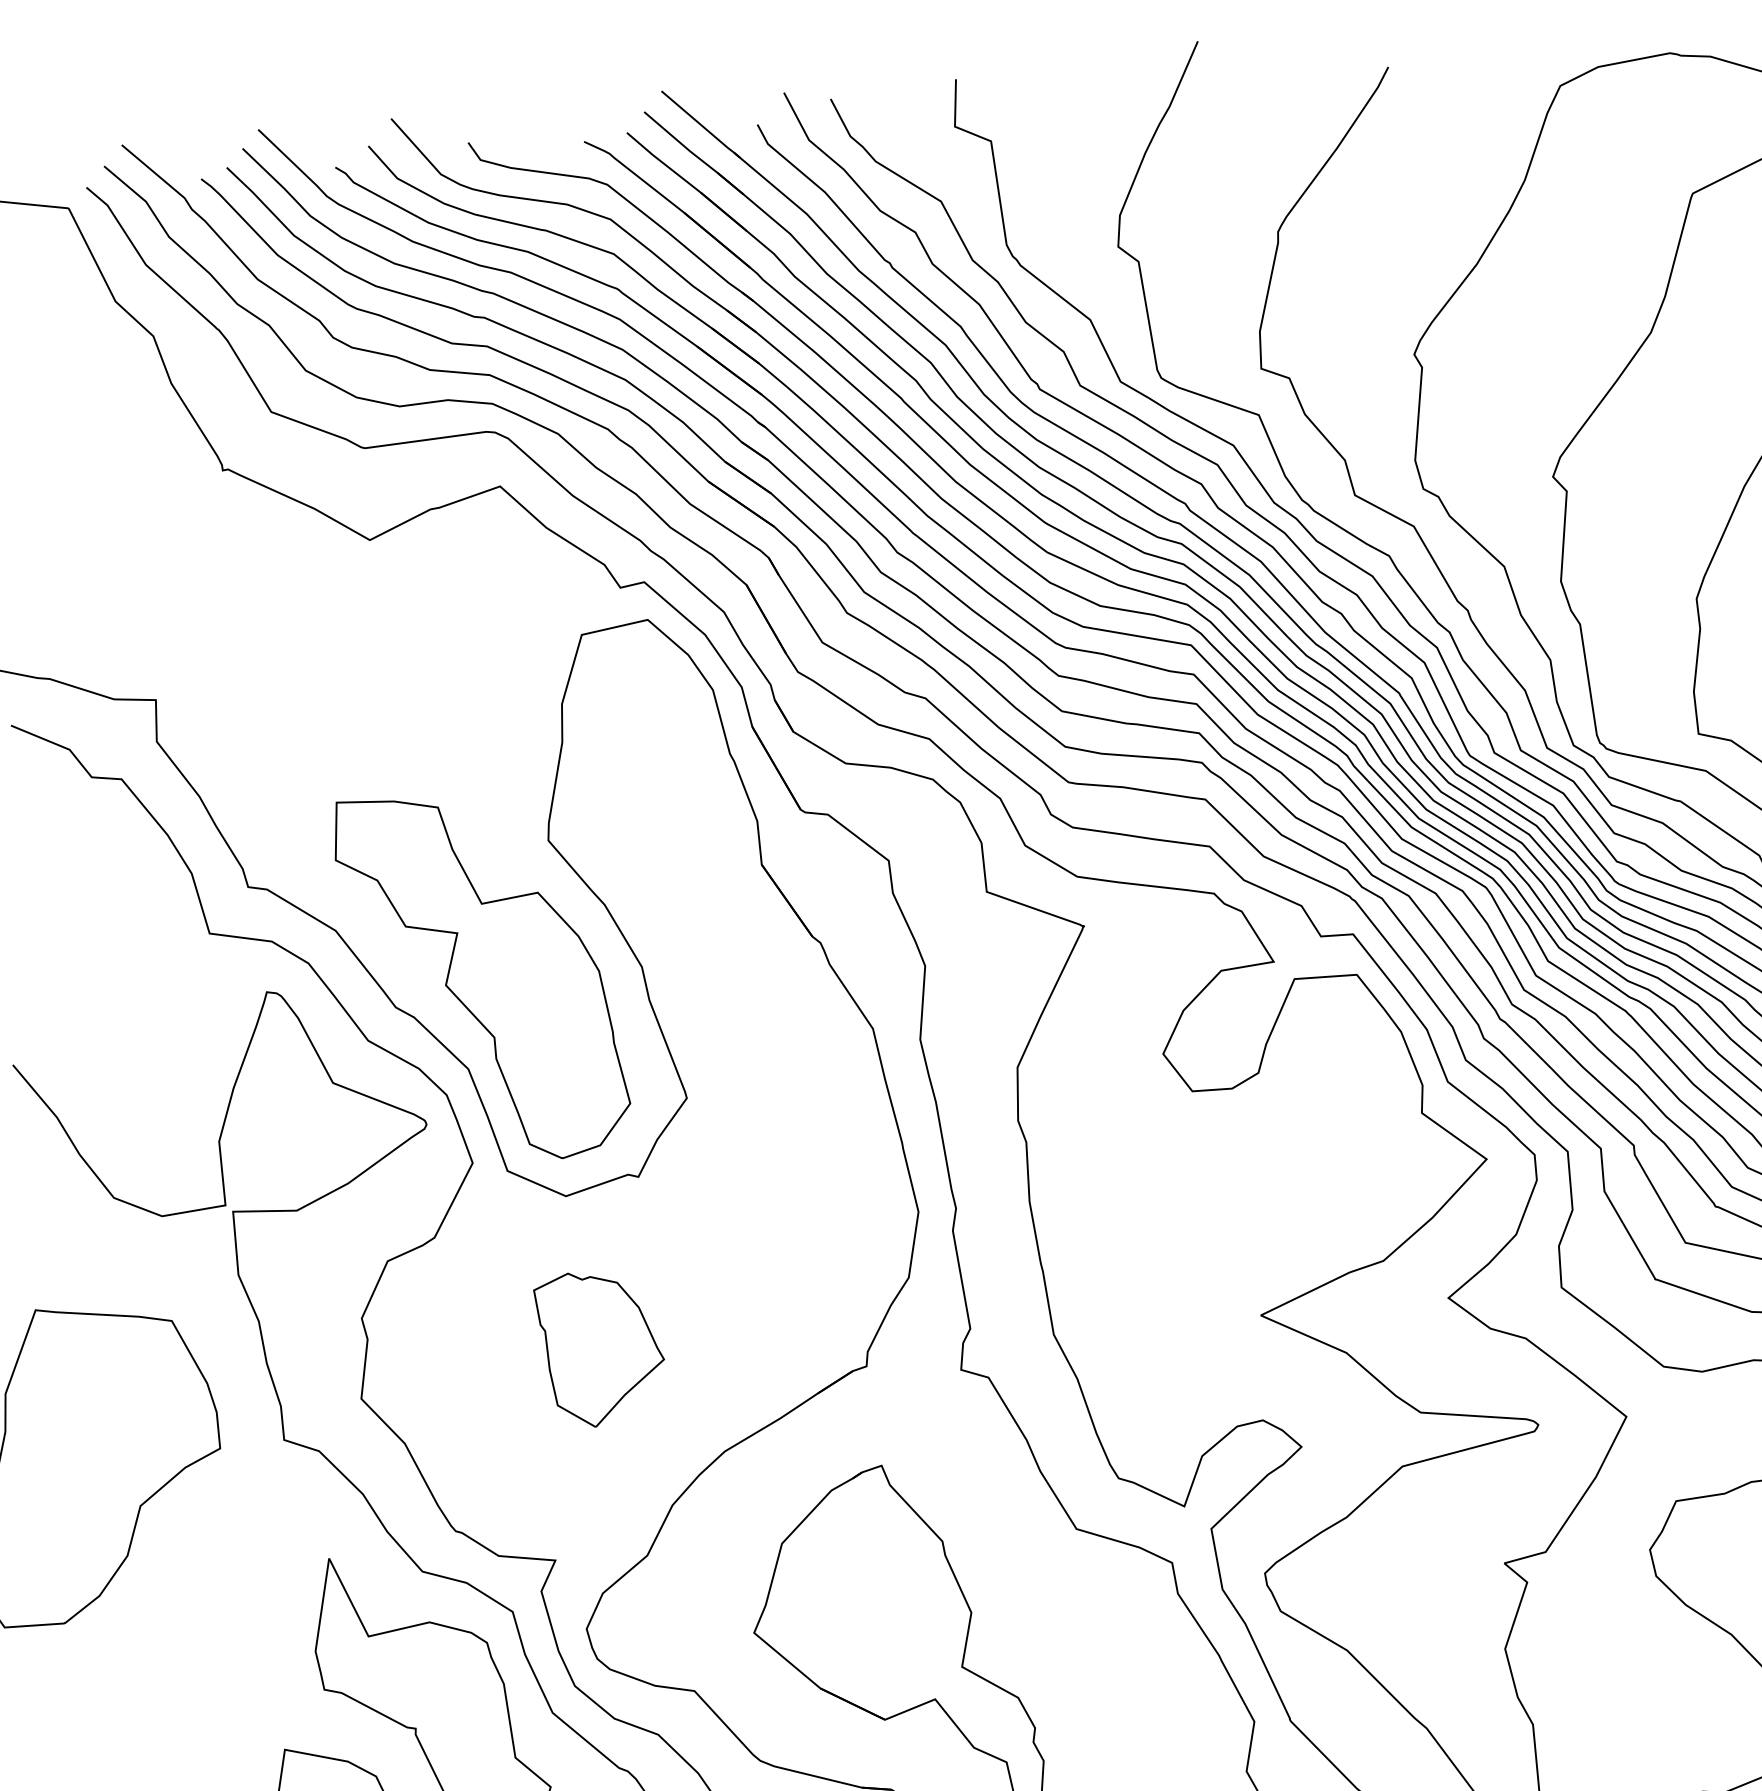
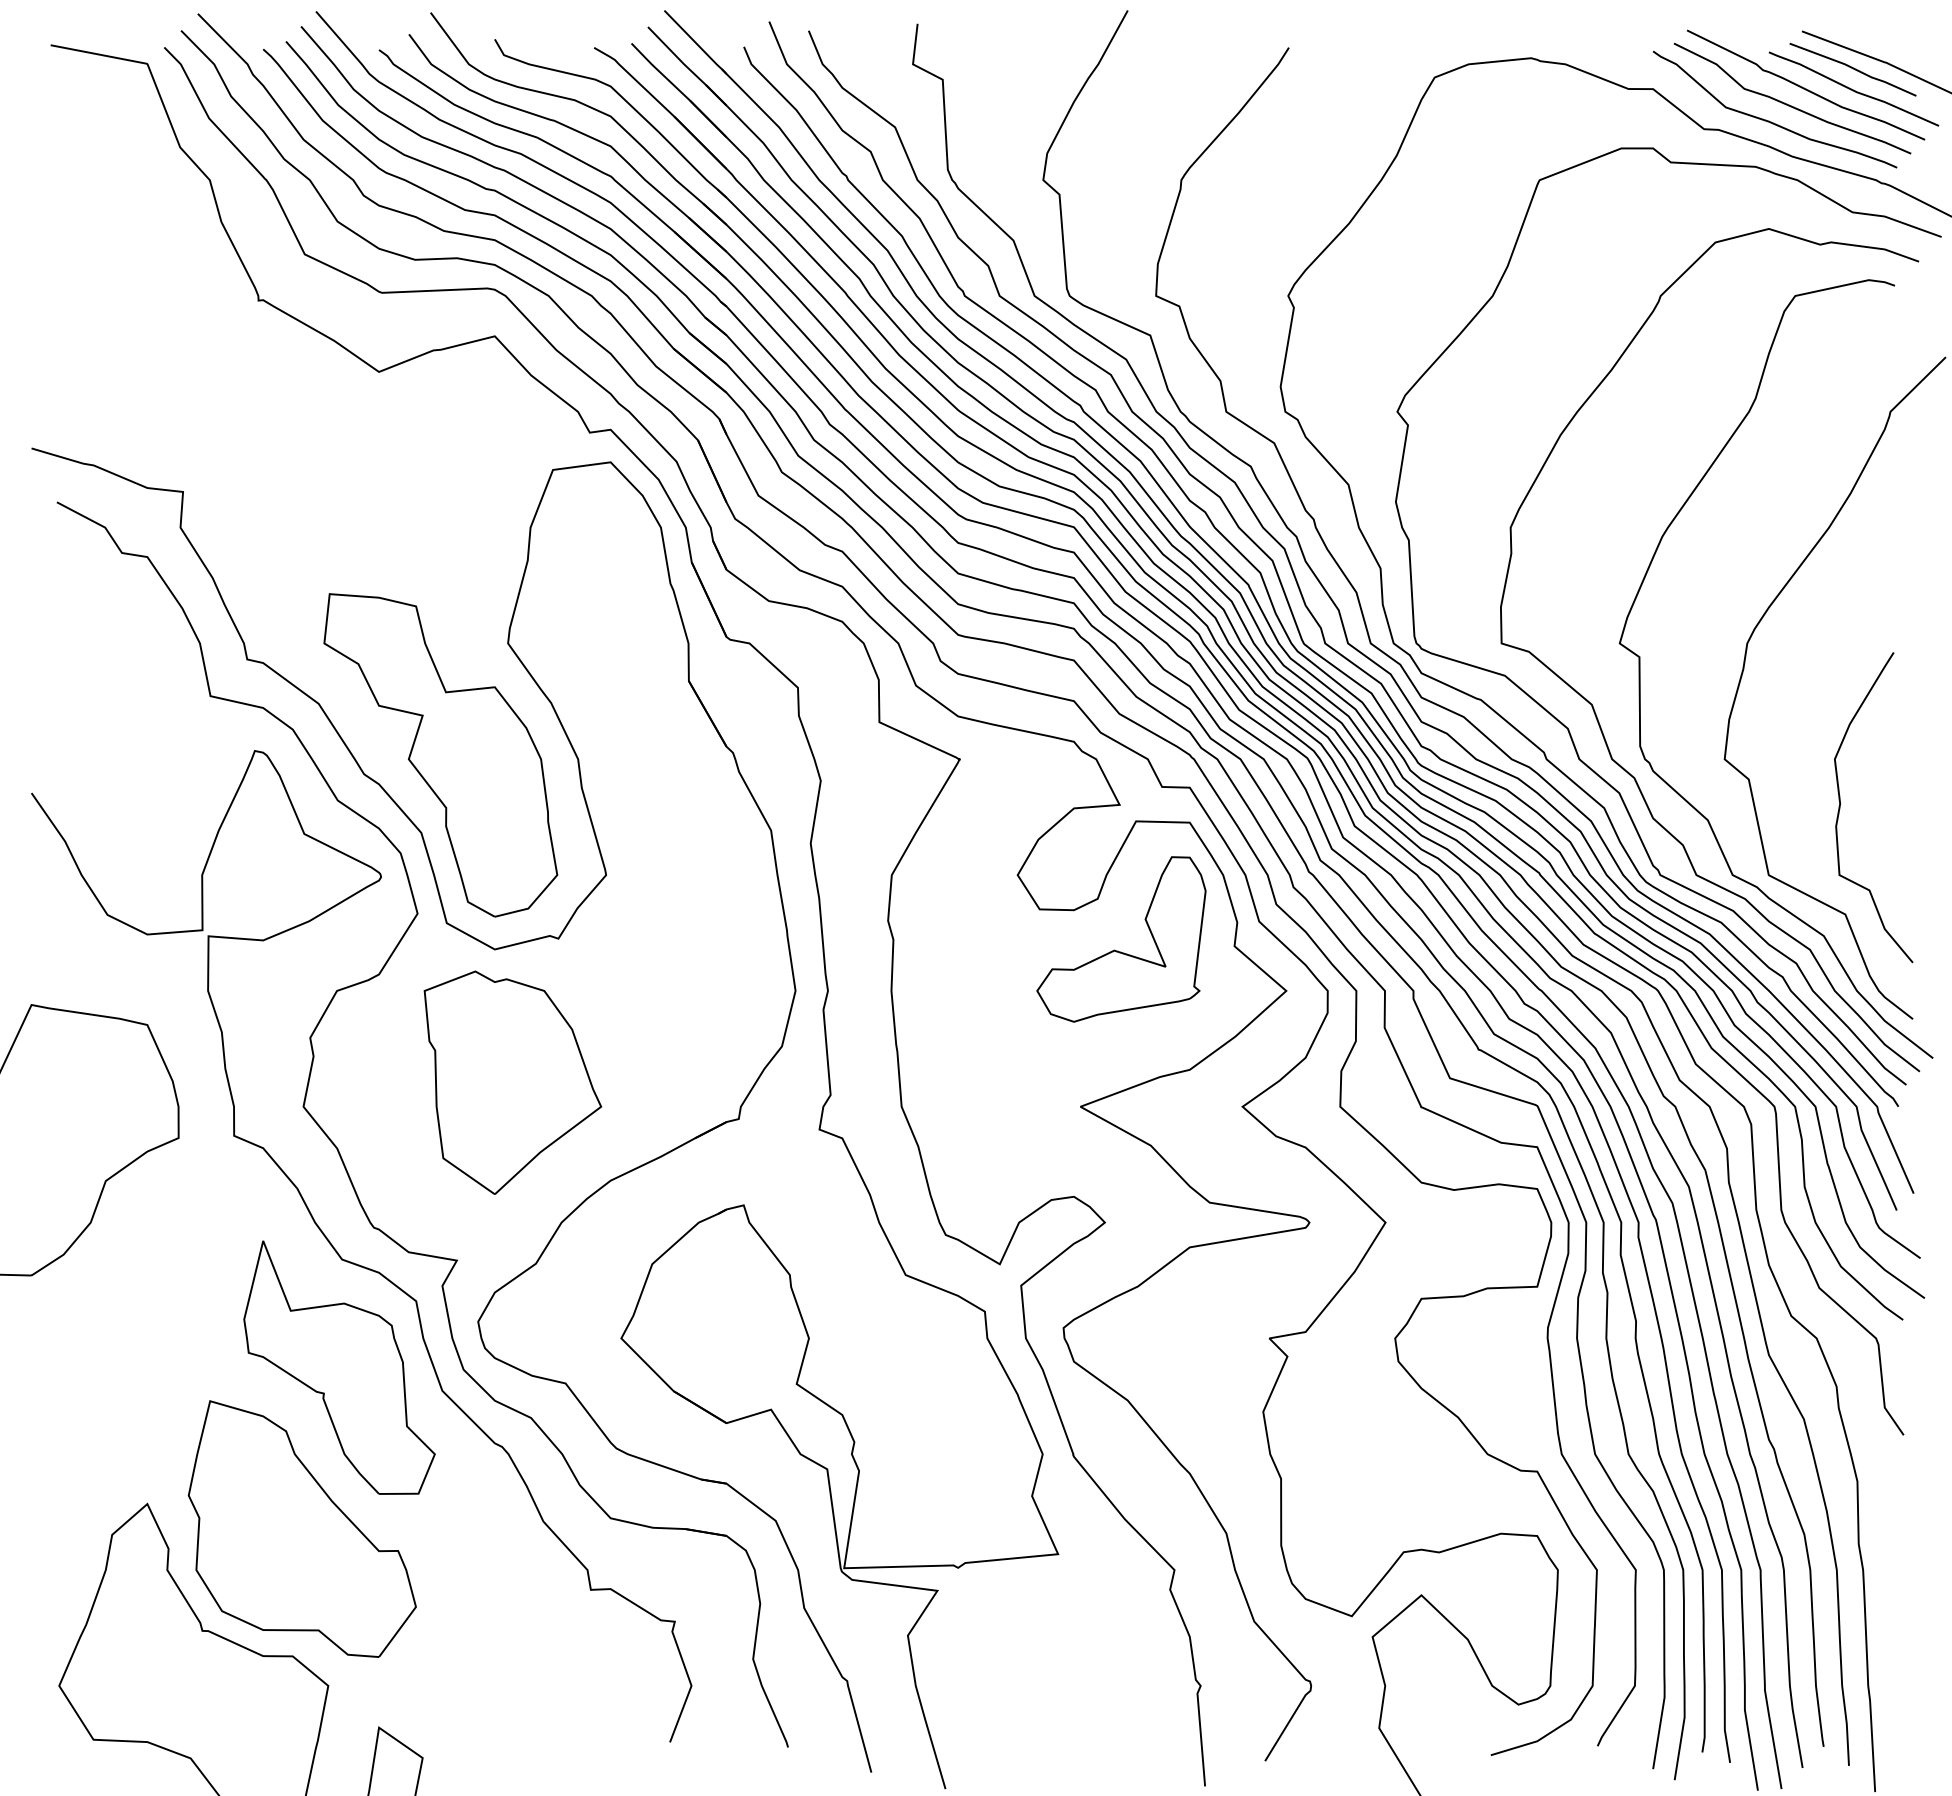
part: (1286, 1130) -> (1117, 950), added
part: (600, 1348) -> (512, 1082), size x1.67

